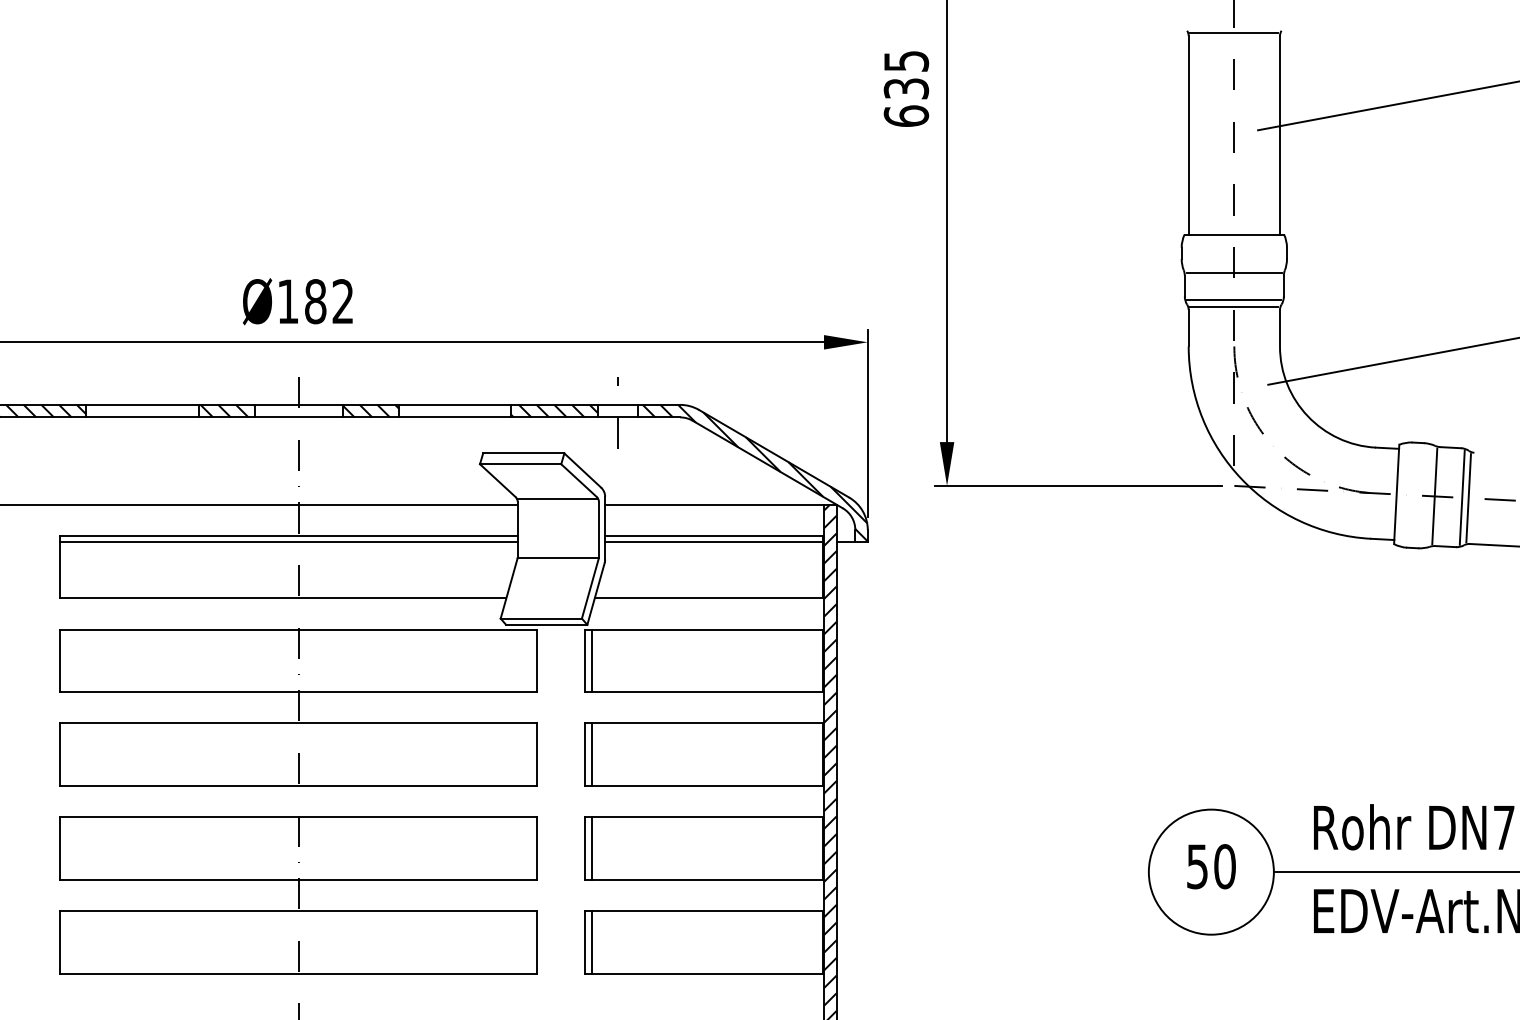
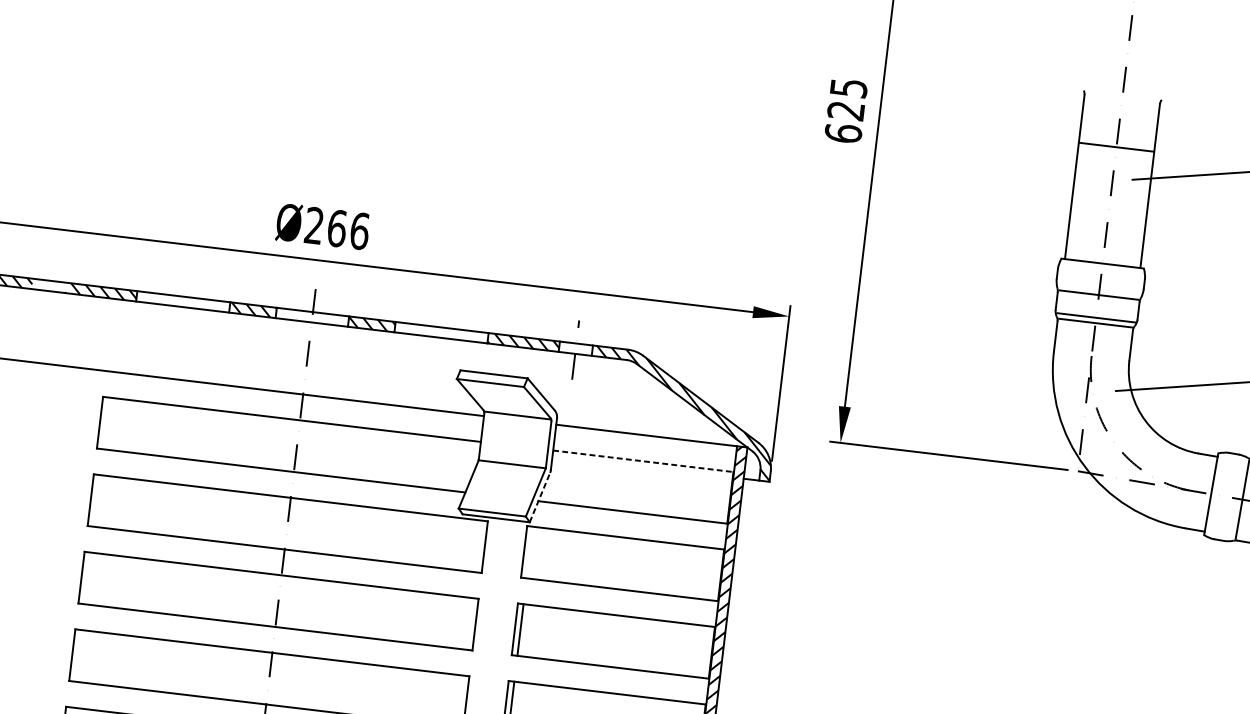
line: (1234, 32) -> (1116, 147), moved
text: (906, 88) -> (846, 110), 635 -> 625
text: (315, 301) -> (337, 228), Ø182 -> Ø266
line: (714, 535) -> (643, 460), solid -> dashed
line: (288, 542) -> (290, 424), removed
line: (714, 542) -> (642, 466), removed
line: (596, 593) -> (540, 497), solid -> dashed
line: (591, 660) -> (529, 552), removed

